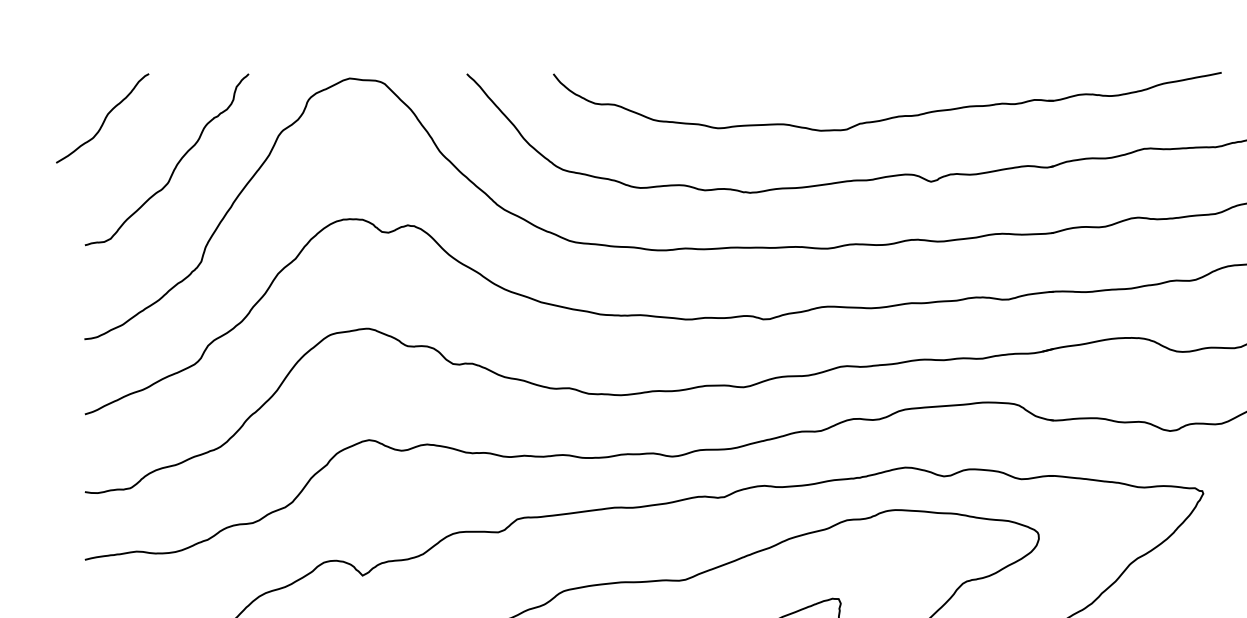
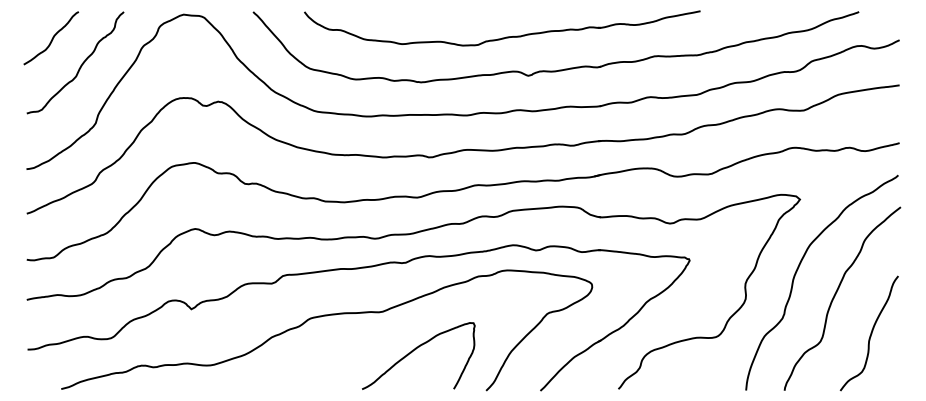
curve: (102, 118) -> (51, 38), moved

